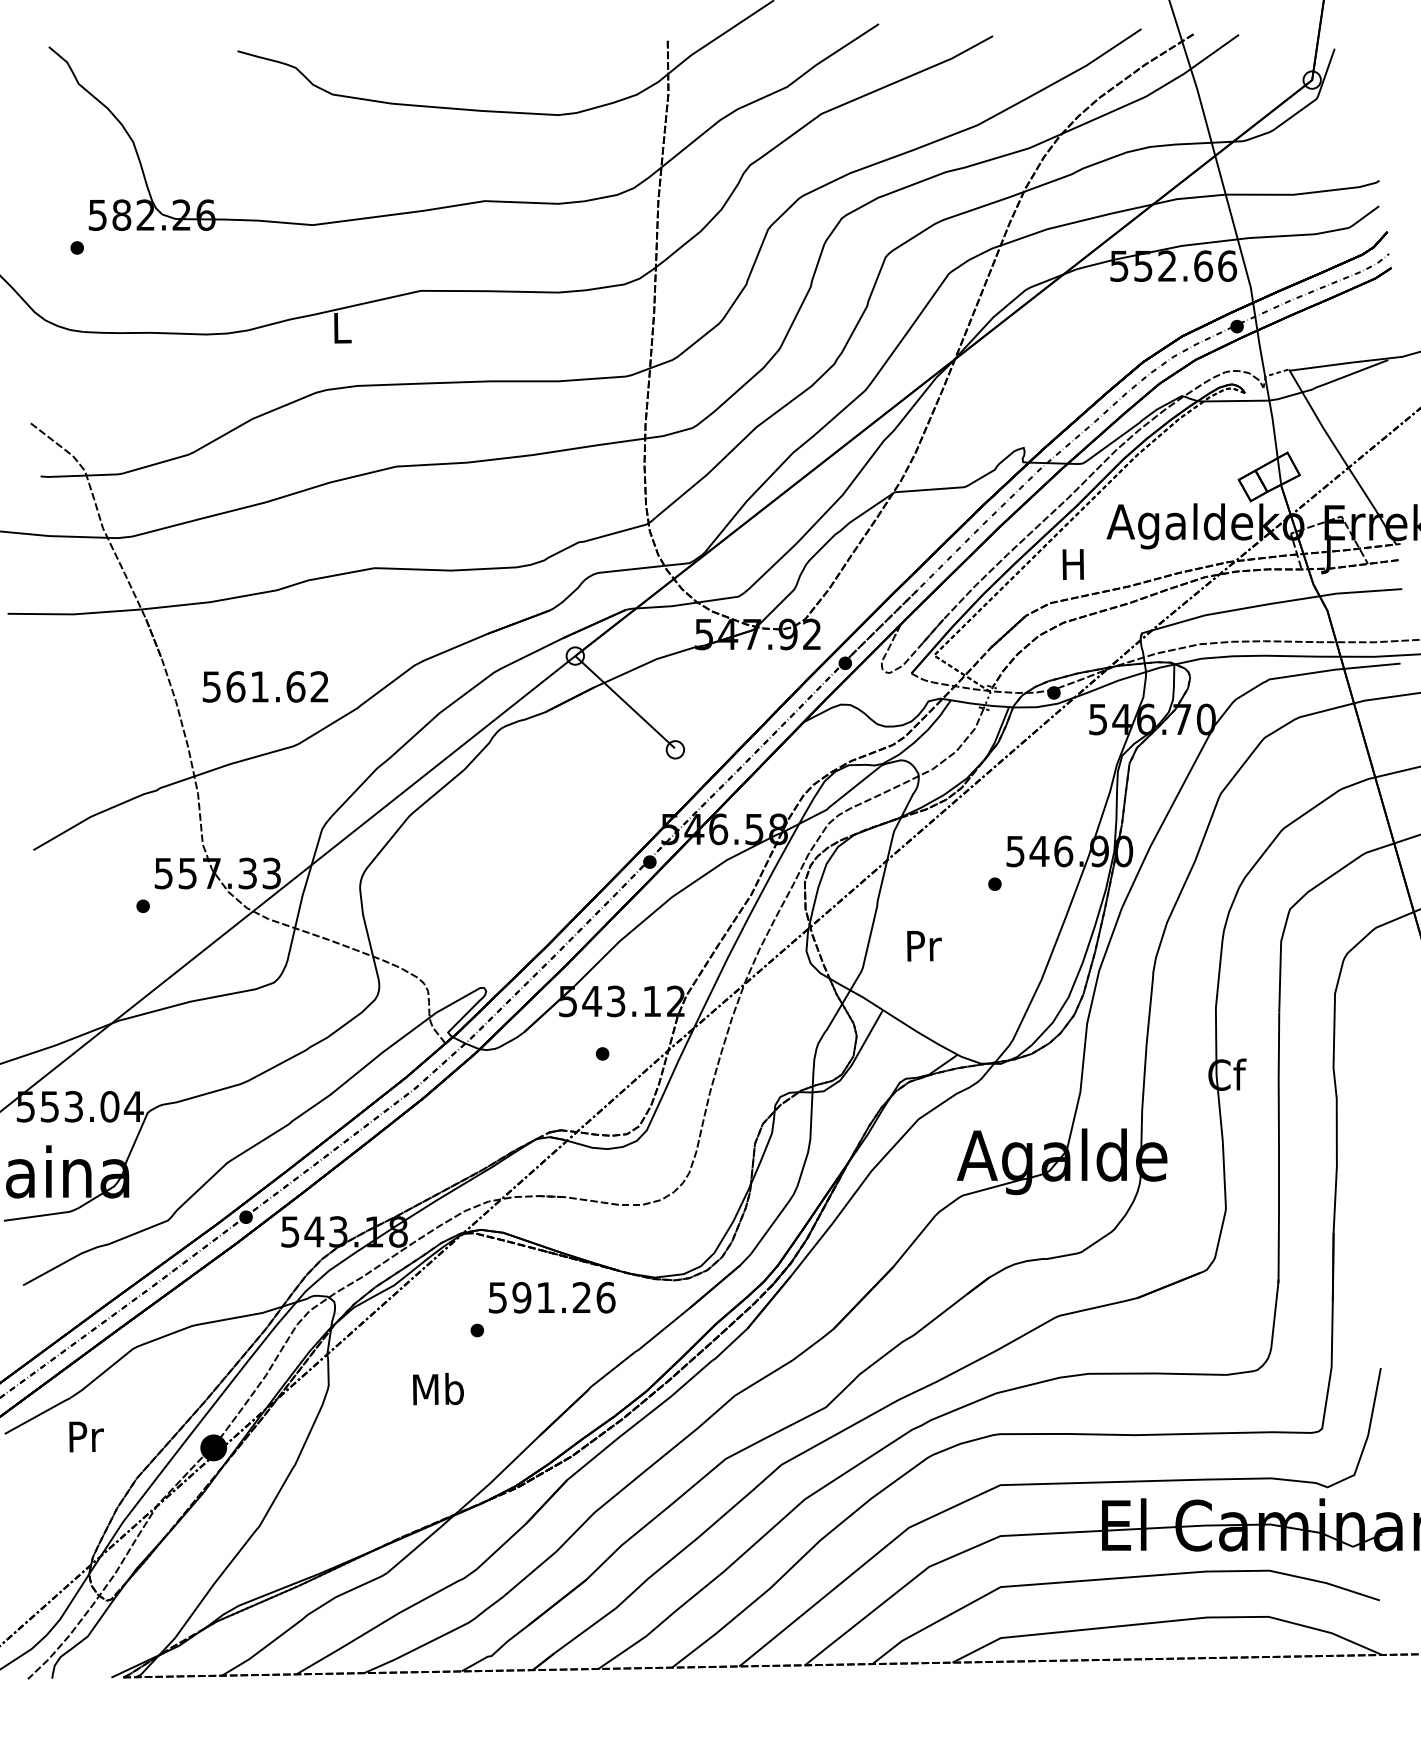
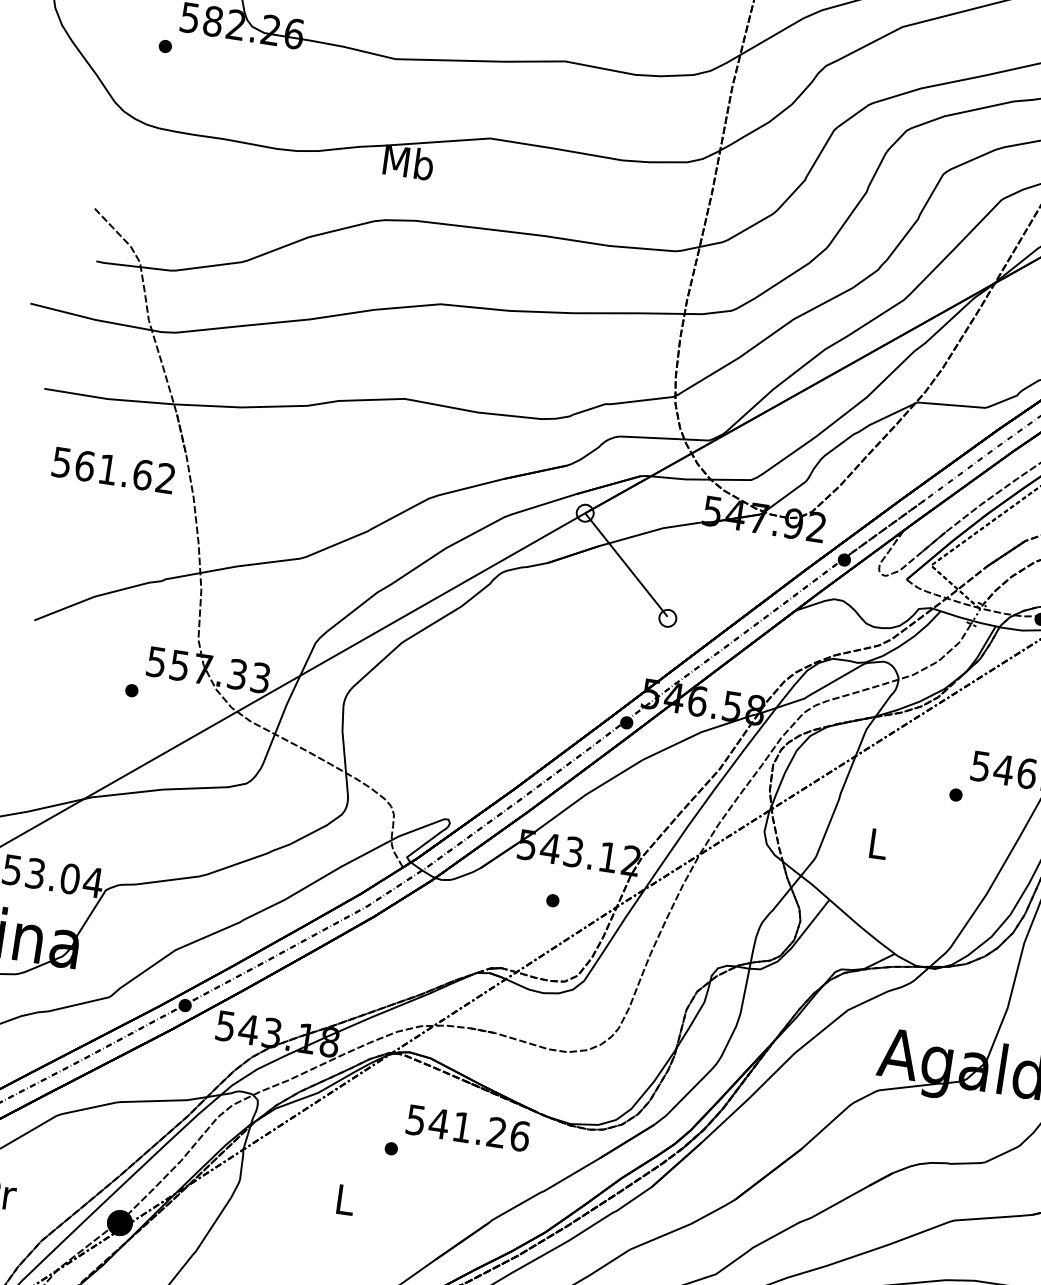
text: (341, 327) -> (408, 162), L -> Mb
text: (265, 686) -> (113, 470), moved
text: (924, 945) -> (879, 843), Pr -> L
text: (521, 1297) -> (438, 1123), 591.26 -> 541.26
text: (438, 1388) -> (345, 1198), Mb -> L

